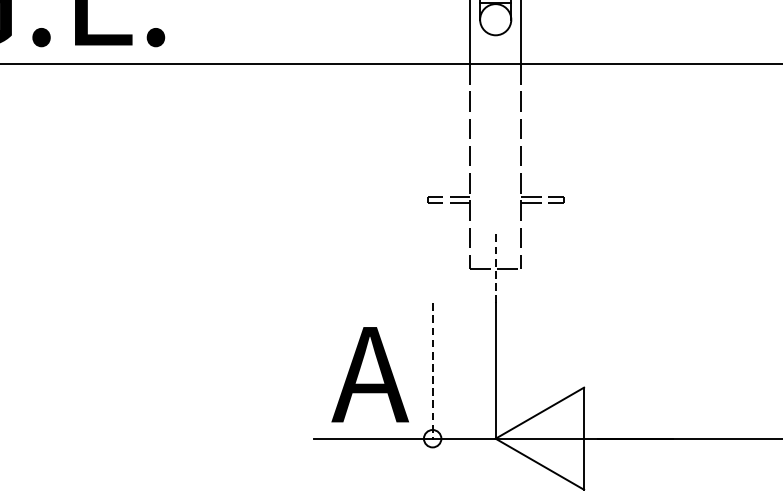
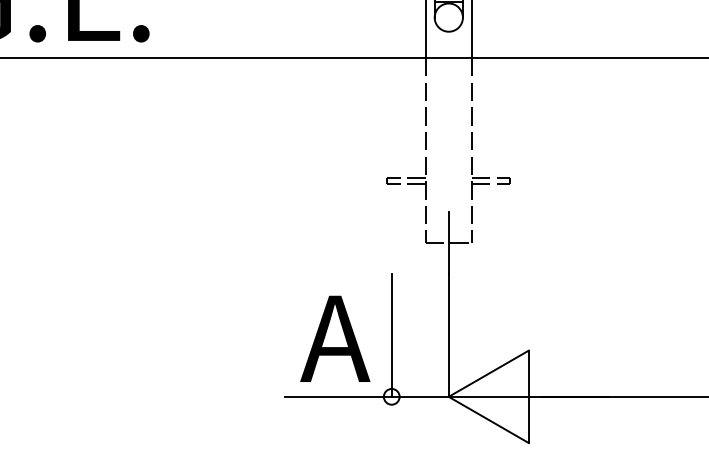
line: (495, 268) -> (448, 242), dashed -> solid
line: (432, 370) -> (391, 335), dashed -> solid

